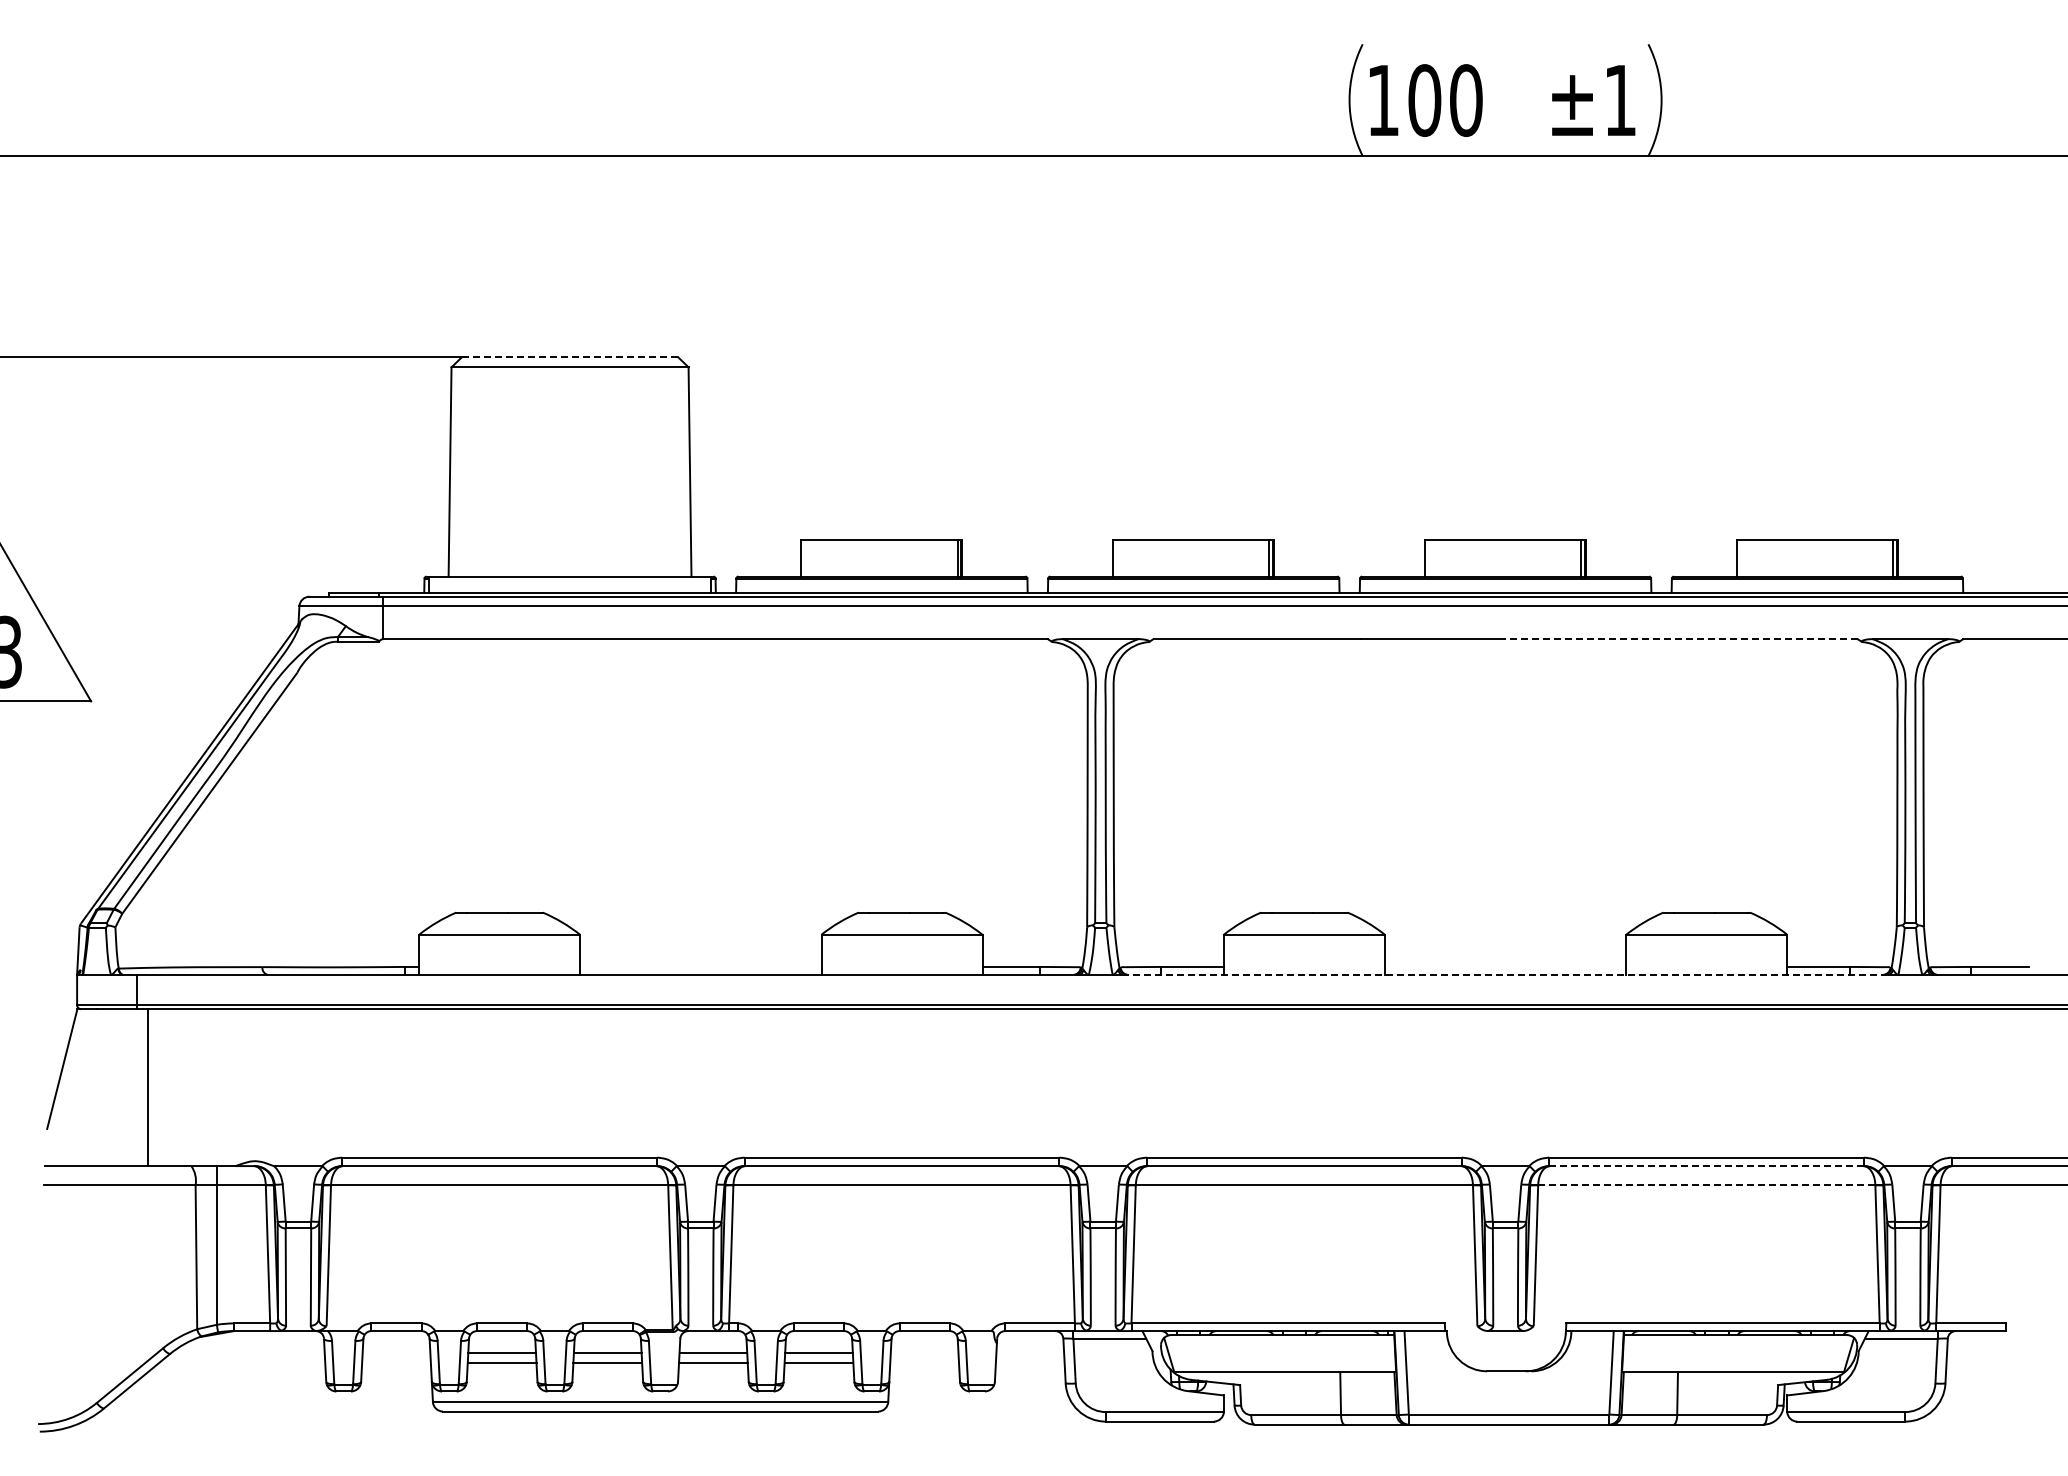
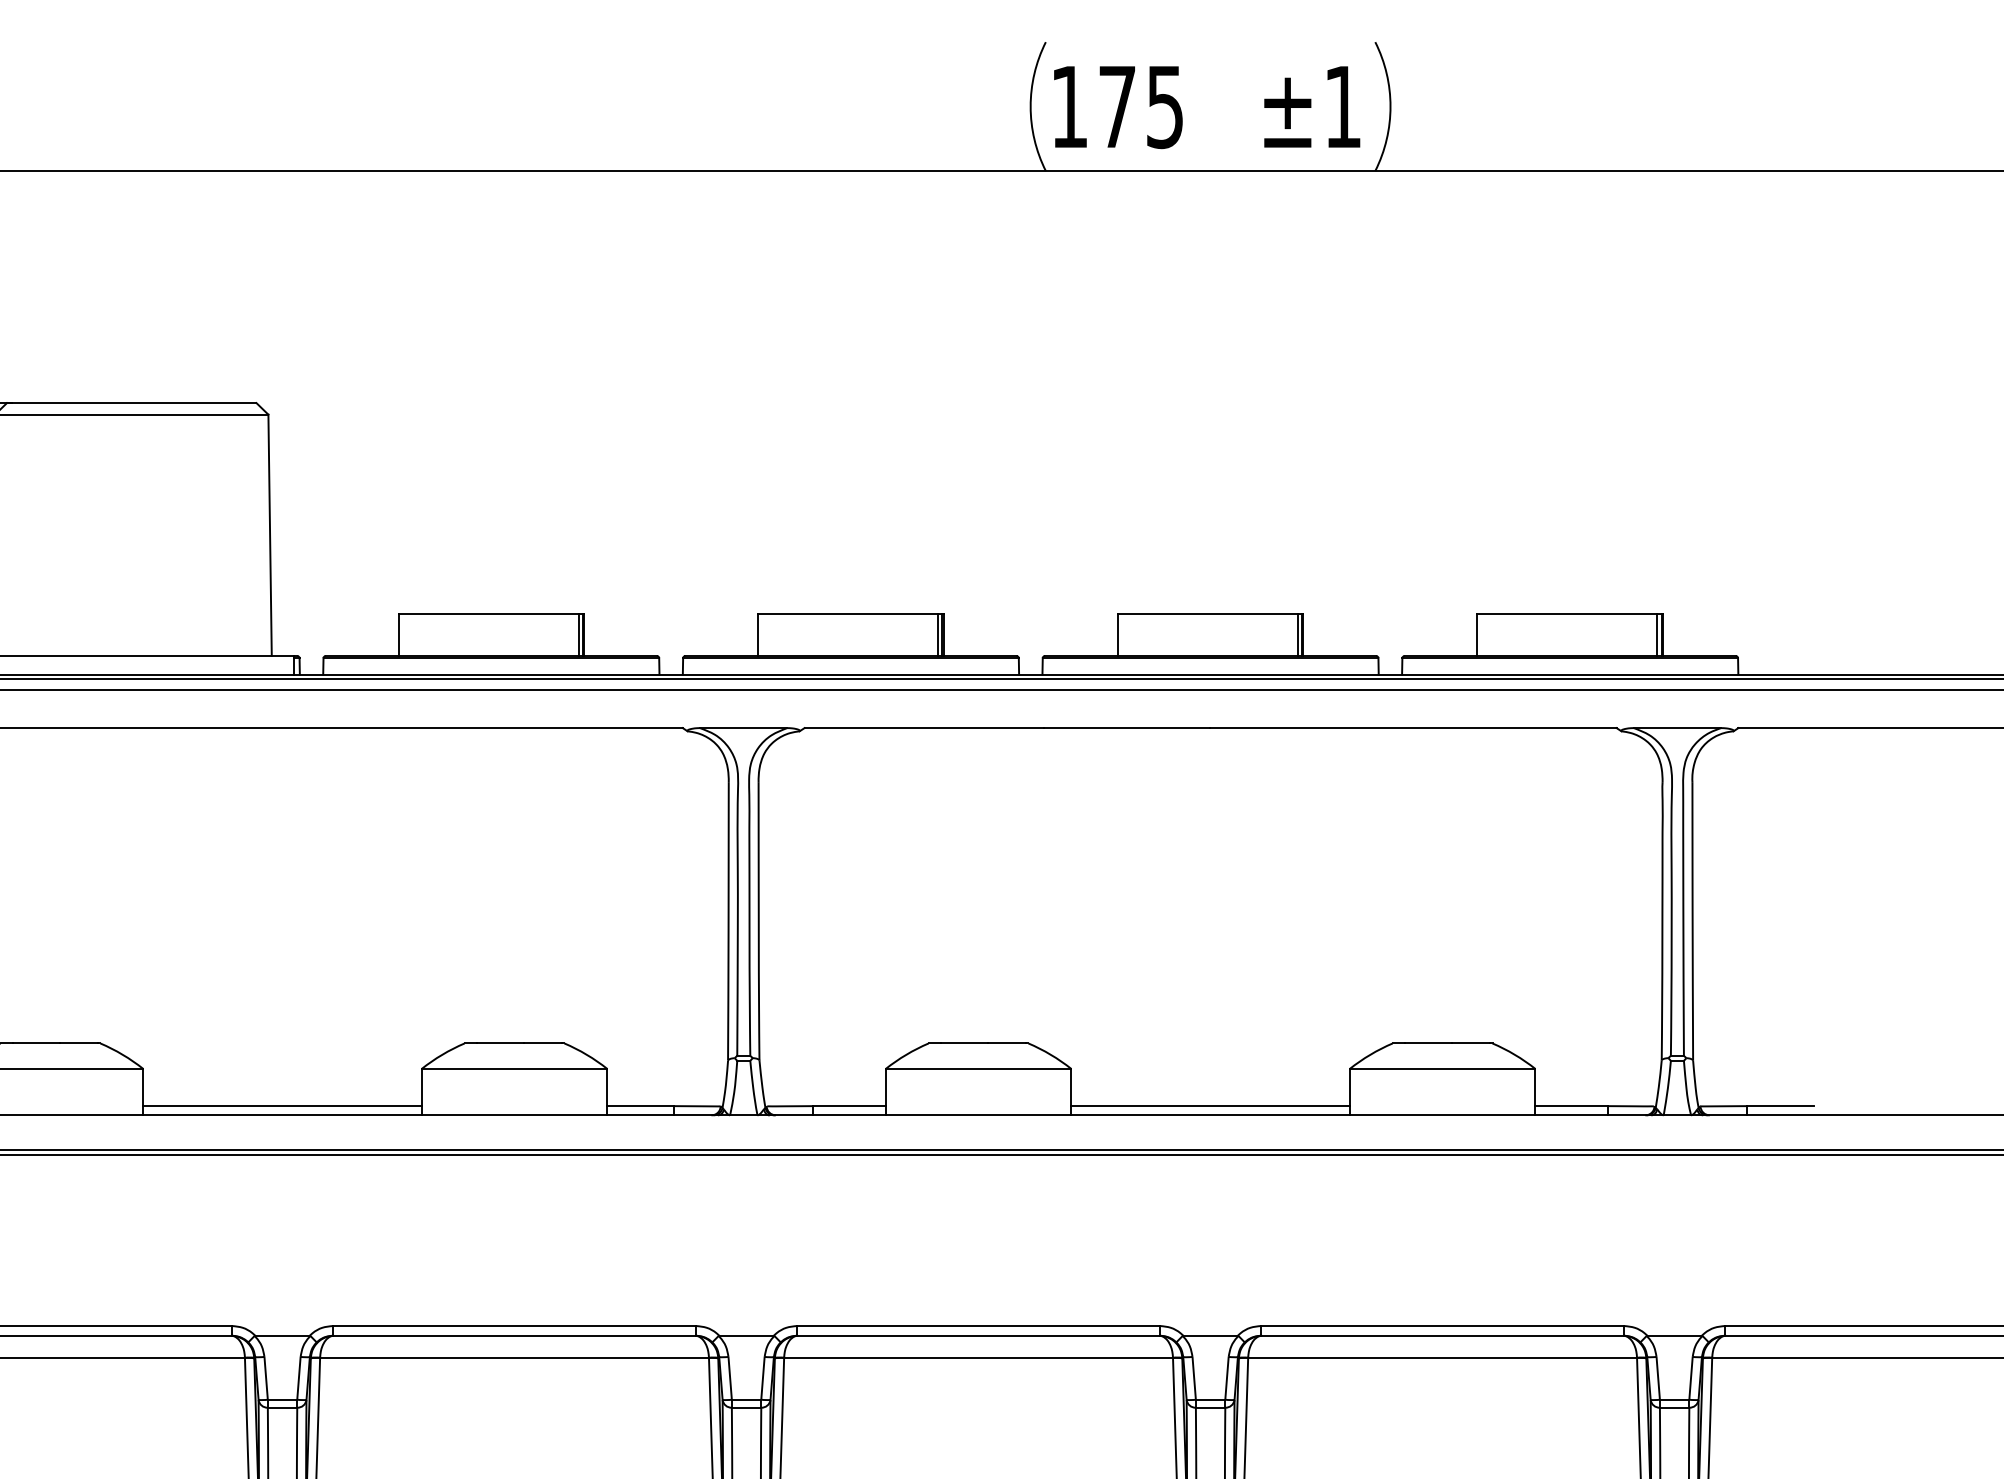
text: (1445, 100) -> (1141, 106), 100 -> 175
line: (570, 357) -> (132, 403), dashed -> solid
line: (1680, 639) -> (1412, 728), dashed -> solid
line: (700, 966) -> (282, 1105), added
line: (1505, 966) -> (1210, 1105), added
line: (1505, 974) -> (1210, 1114), dashed -> solid
line: (1706, 1166) -> (1442, 1336), dashed -> solid
line: (1706, 1185) -> (1442, 1358), dashed -> solid

